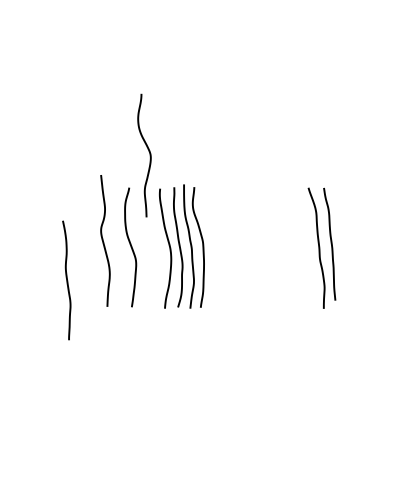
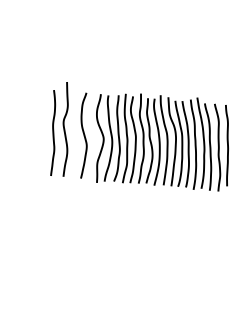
curve: (149, 155) -> (102, 138), moved
part: (258, 245) -> (175, 142), added
curve: (66, 280) -> (52, 133), moved

